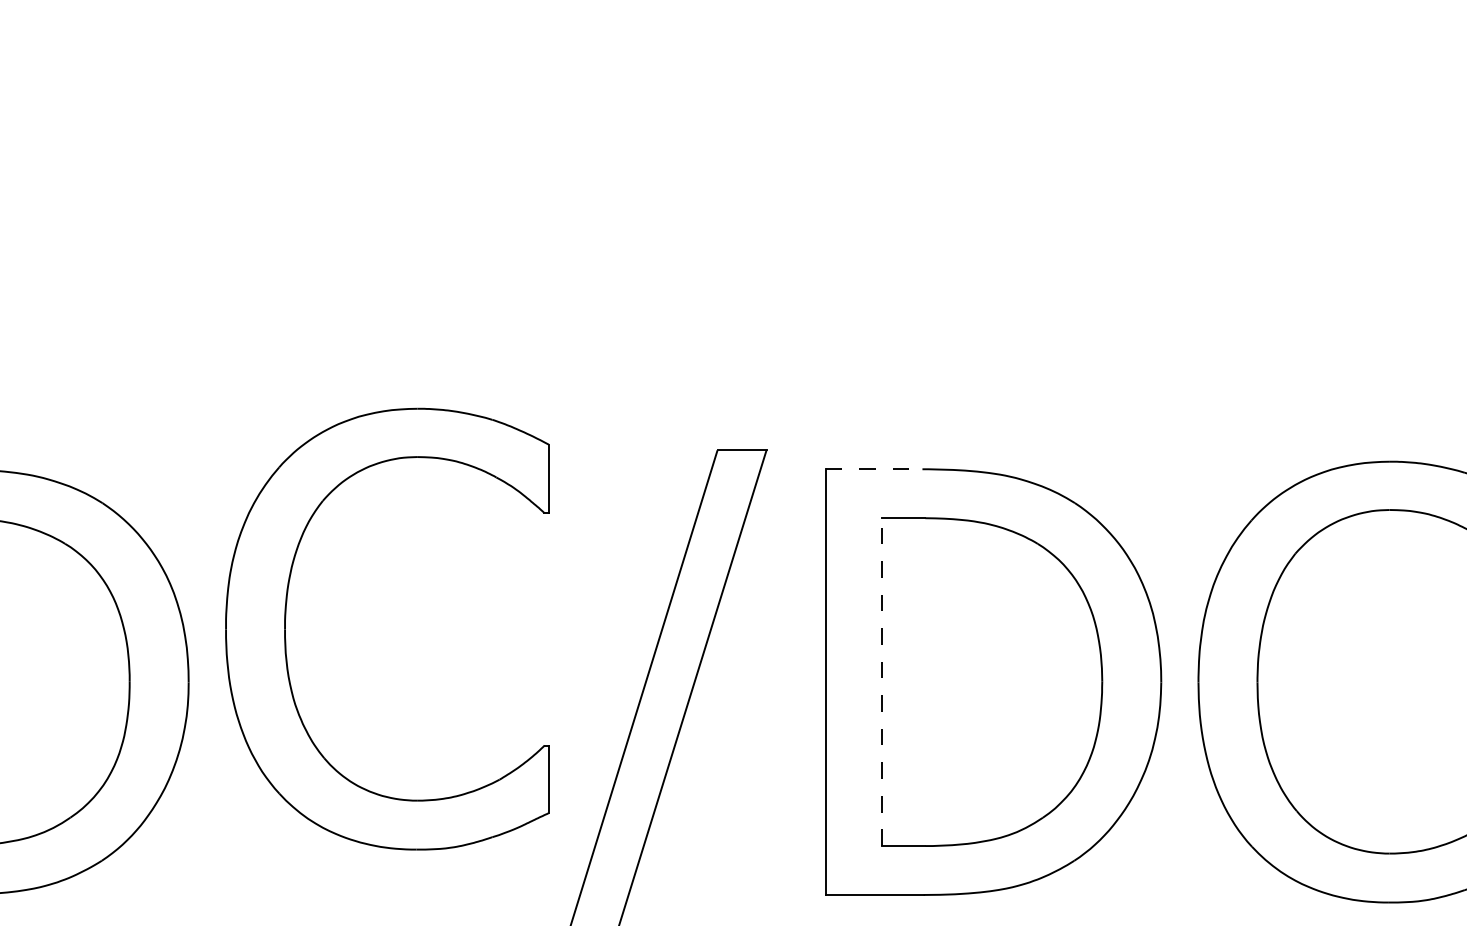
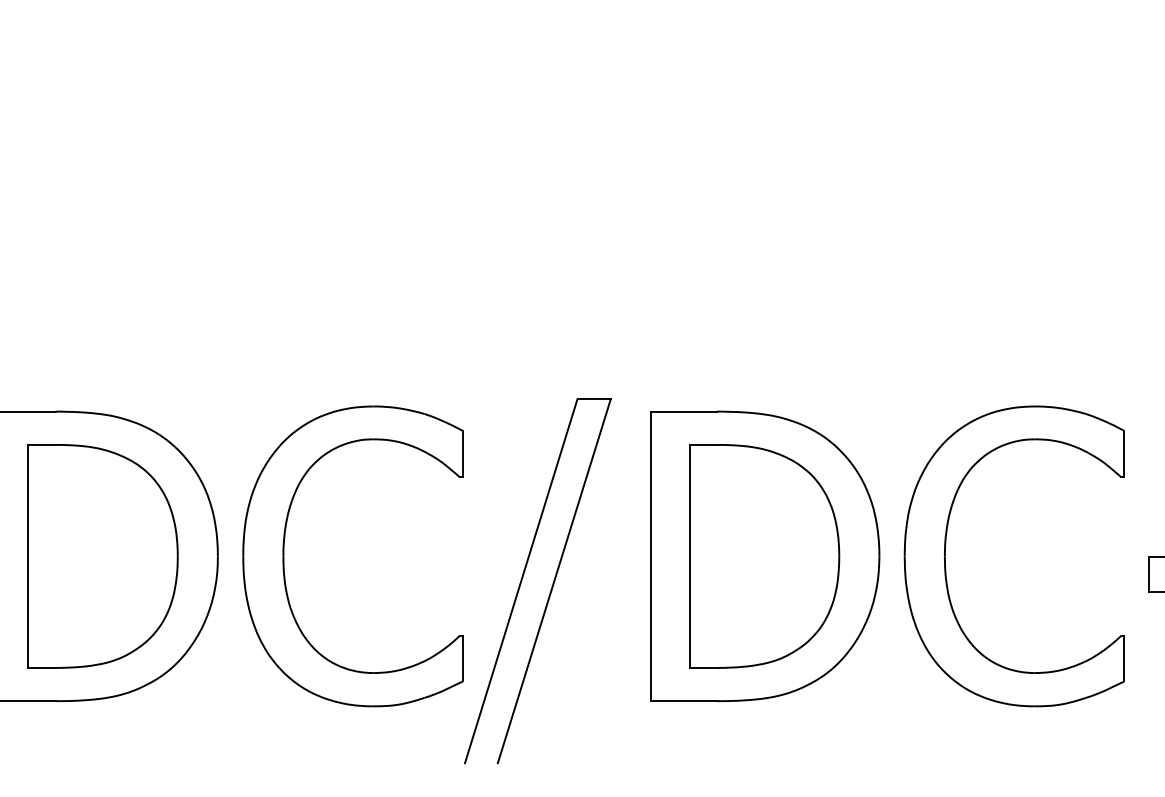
line: (874, 469) -> (684, 411), dashed -> solid
part: (286, 629) -> (284, 556), moved
line: (882, 680) -> (689, 555), dashed -> solid

